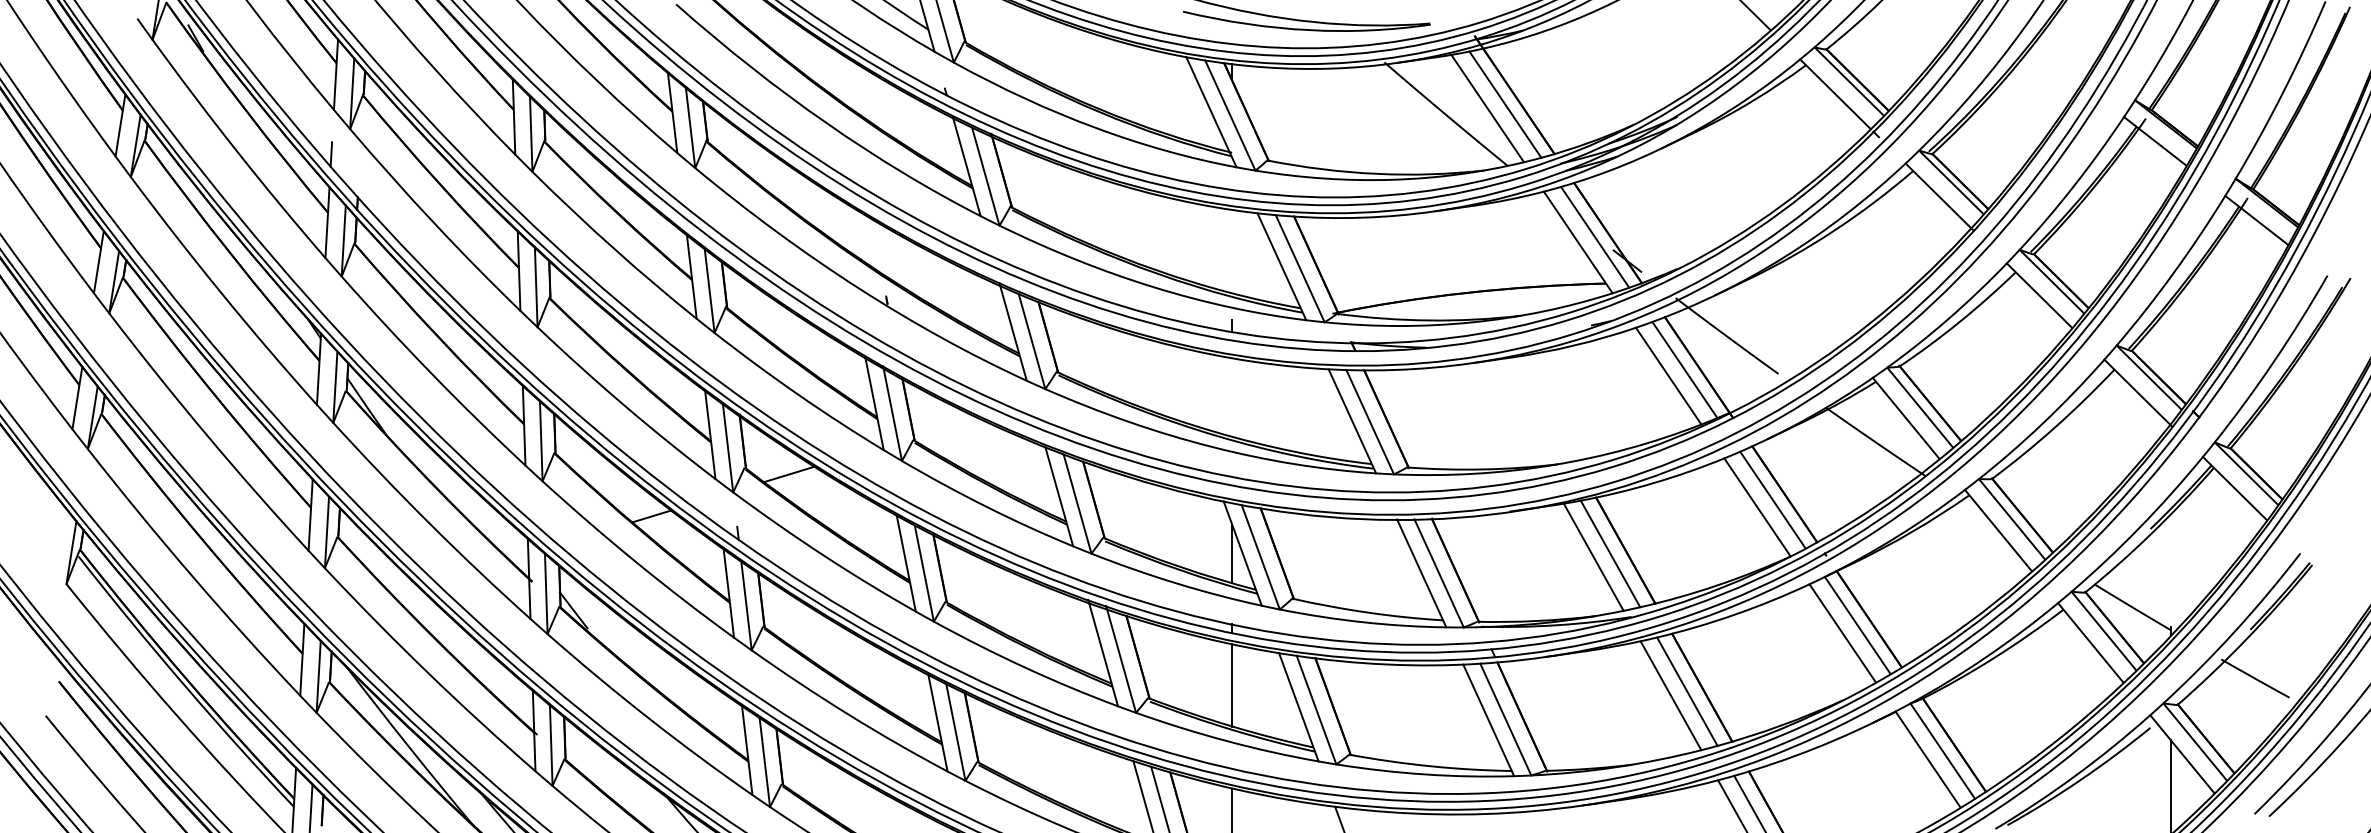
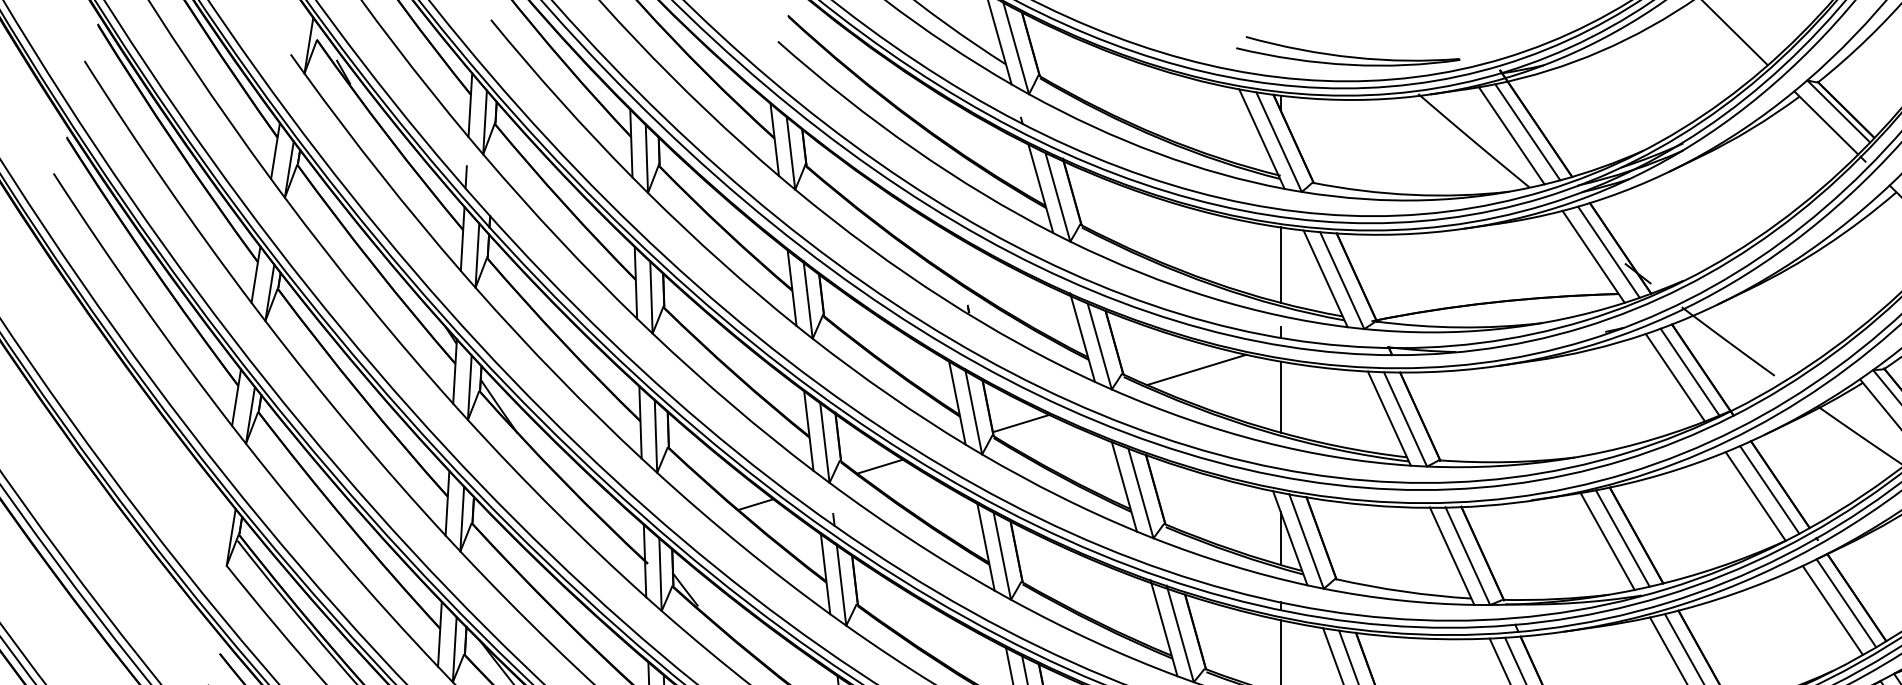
line: (1232, 251) -> (1281, 265), added
line: (1139, 367) -> (1196, 369), added
line: (1232, 397) -> (1281, 397), added
line: (944, 426) -> (1020, 423), added

